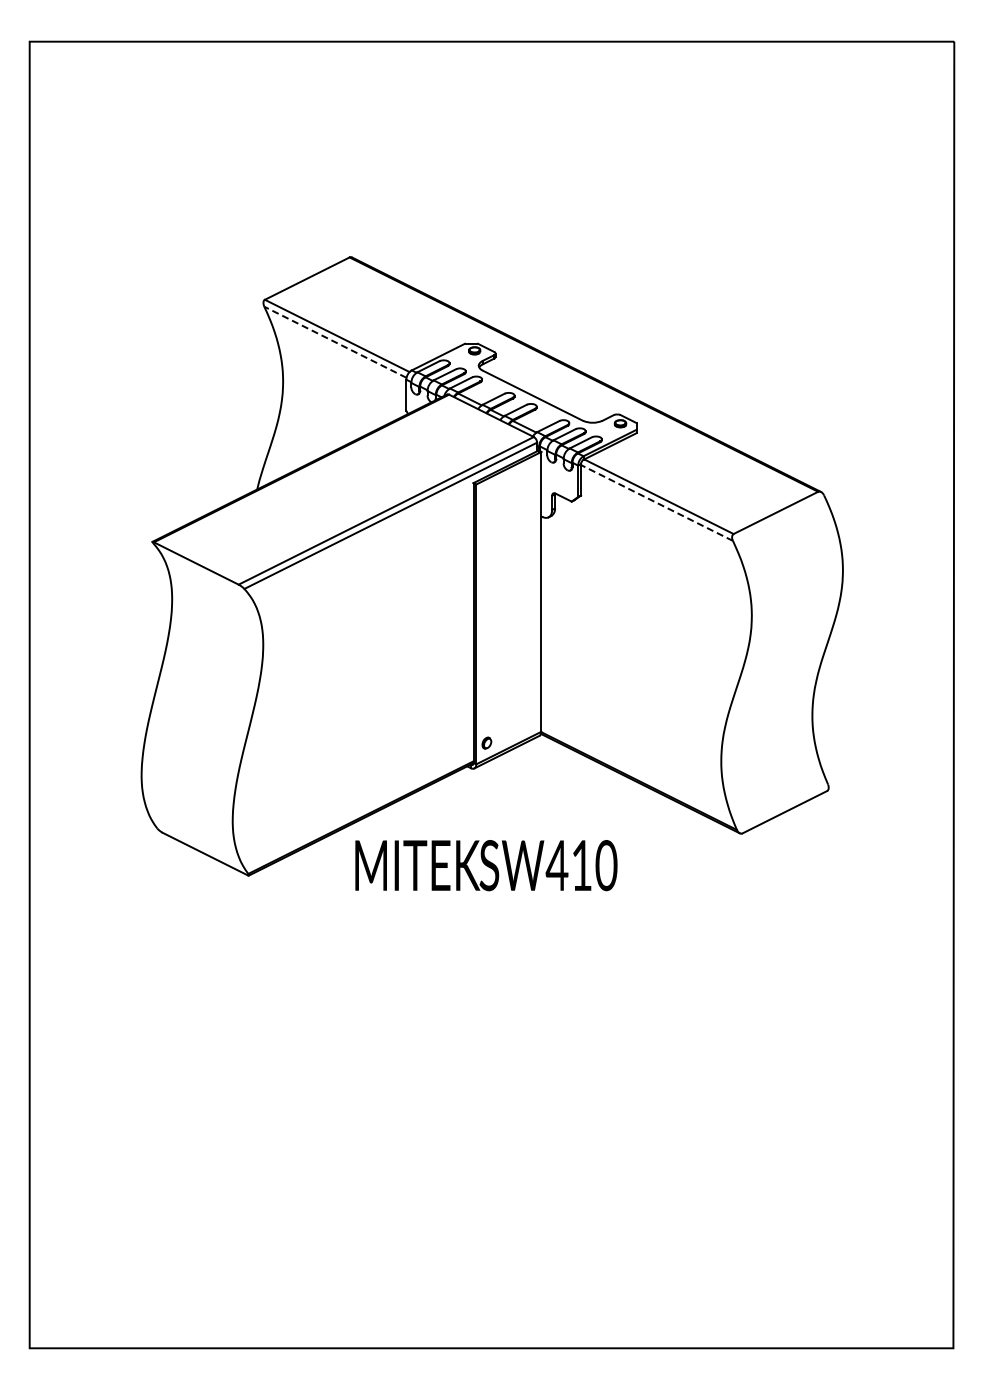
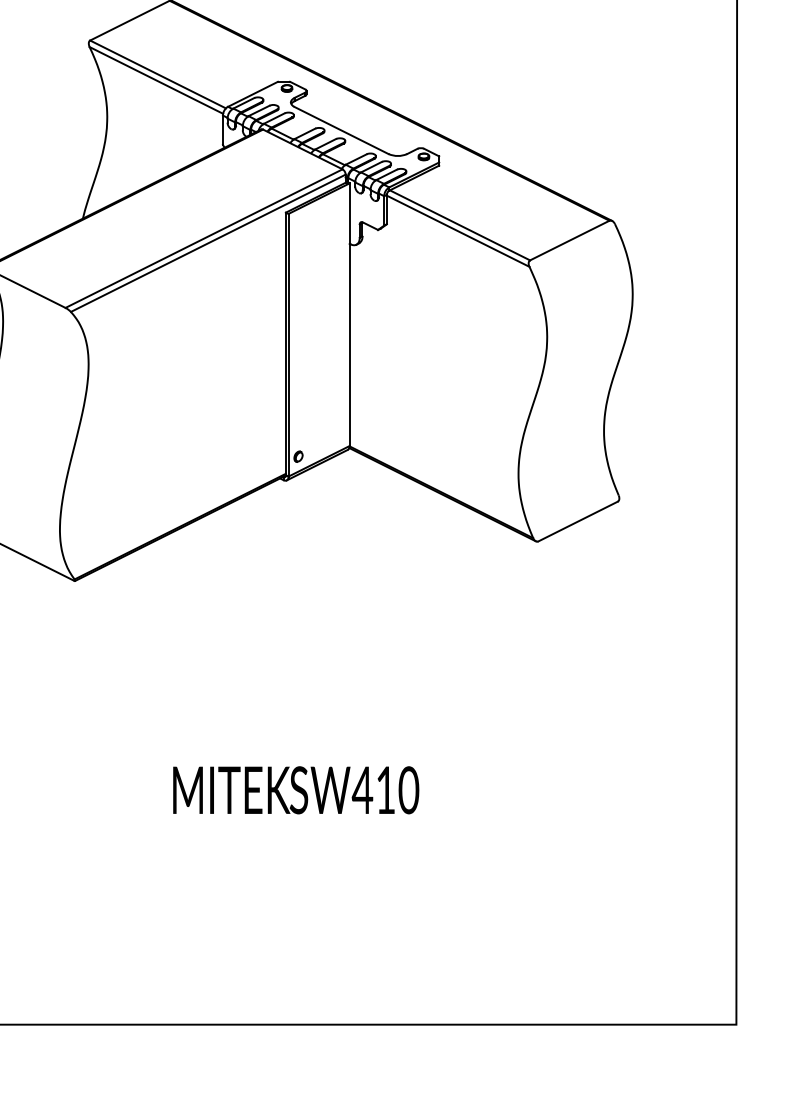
line: (335, 342) -> (156, 80), dashed -> solid
line: (656, 502) -> (457, 230), dashed -> solid
text: (486, 865) -> (296, 790), moved

